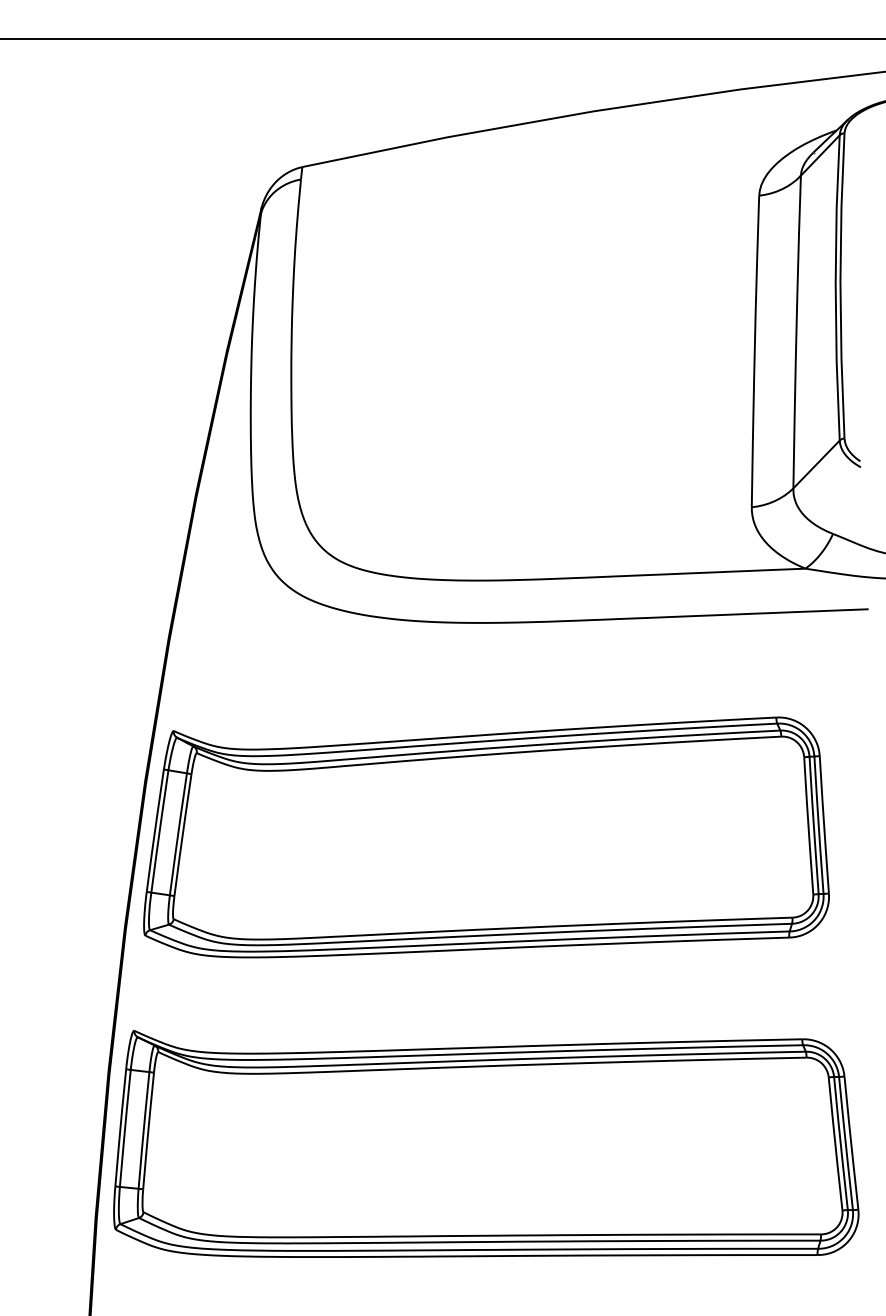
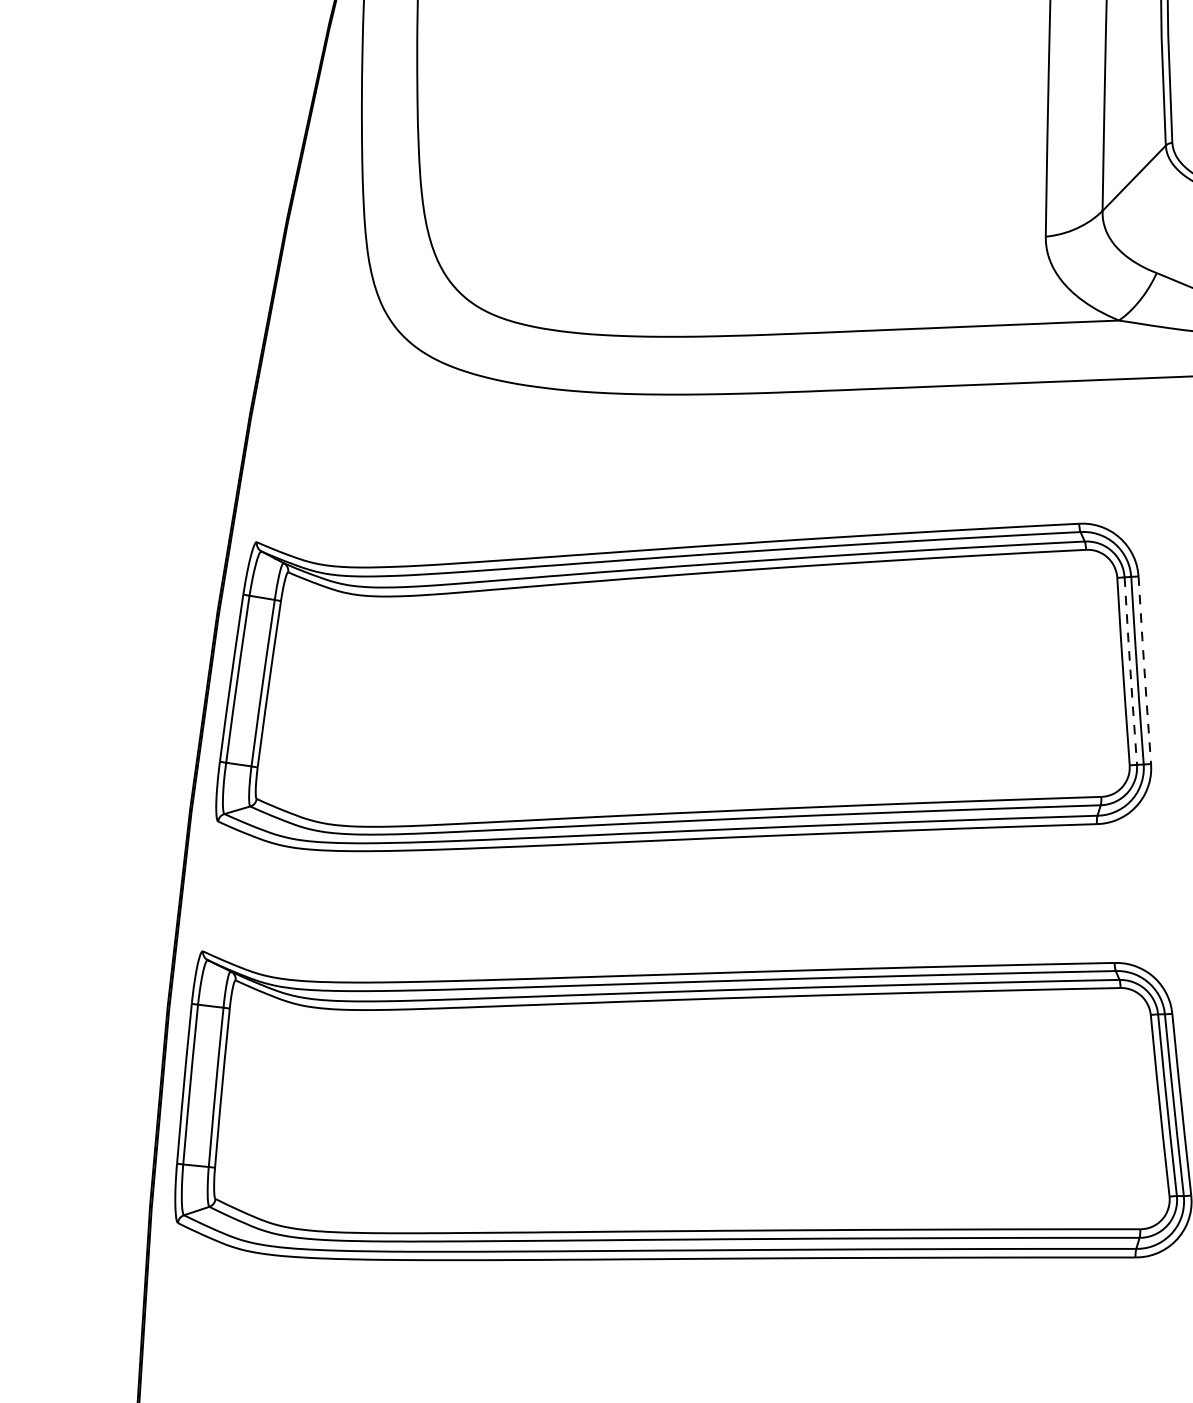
line: (824, 824) -> (1145, 669), solid -> dashed
line: (813, 825) -> (1130, 671), solid -> dashed

